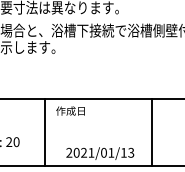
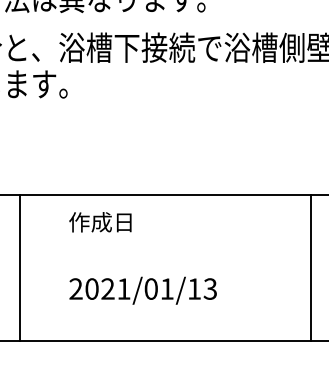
line: (45, 131) -> (20, 266), moved
line: (151, 131) -> (310, 266), moved
text: (100, 153) -> (143, 290), moved

